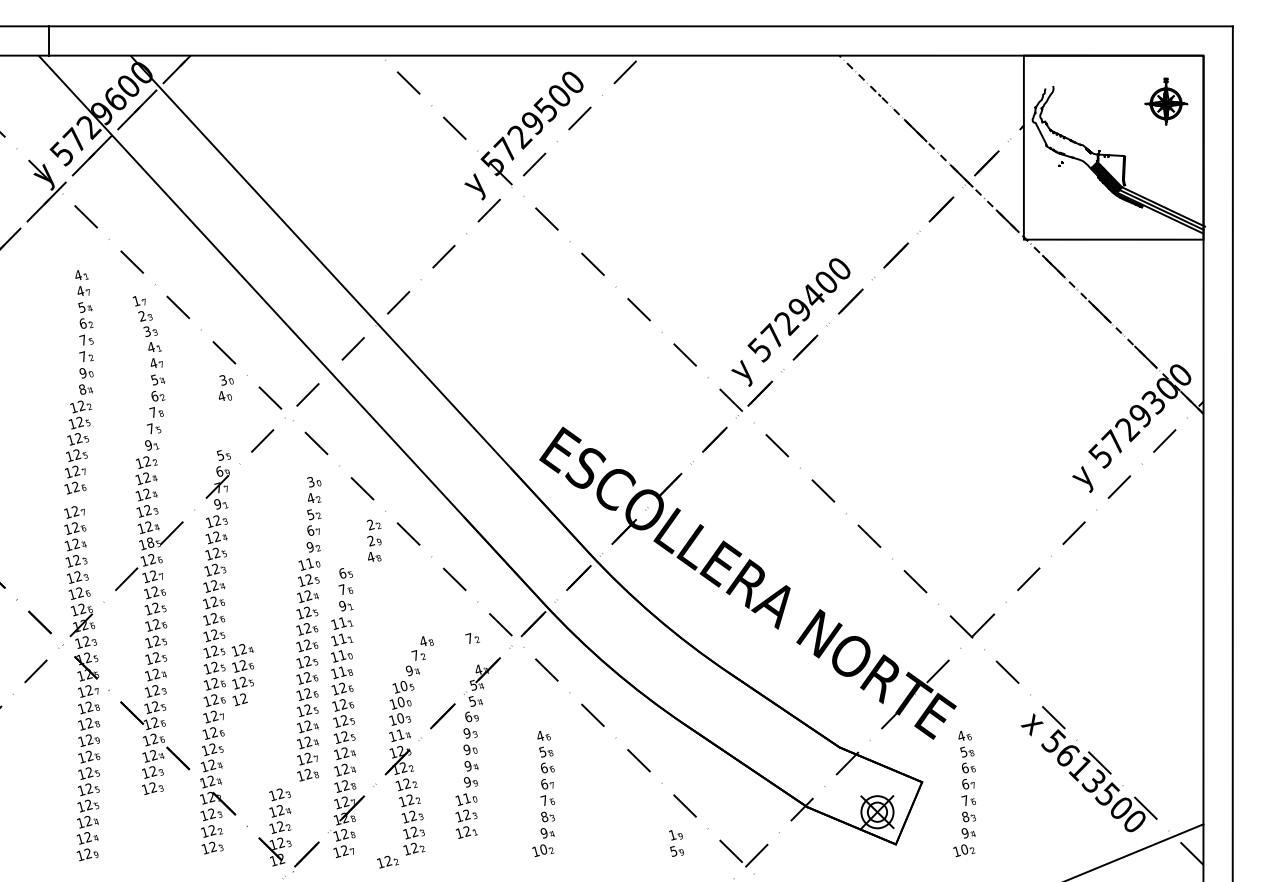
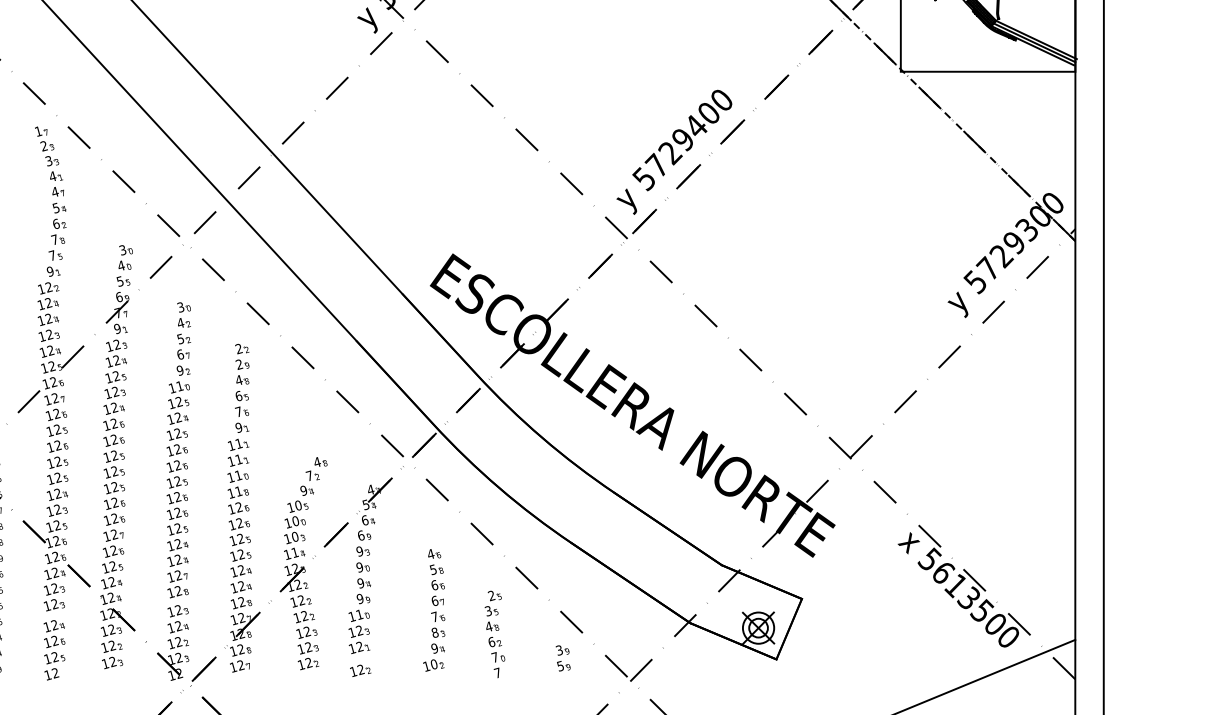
part: (225, 387) -> (125, 257), moved
part: (373, 540) -> (241, 364), moved
text: (150, 542) -> (52, 366), 18 -> 12
part: (308, 629) -> (178, 450), moved
part: (472, 638) -> (365, 459), removed
part: (242, 675) -> (54, 650), moved
text: (472, 701) -> (365, 520), 5 -> 6
part: (964, 793) -> (843, 609), removed
part: (605, 818) -> (494, 634), added
text: (672, 835) -> (559, 650), 1 -> 3
part: (387, 861) -> (360, 670), moved

